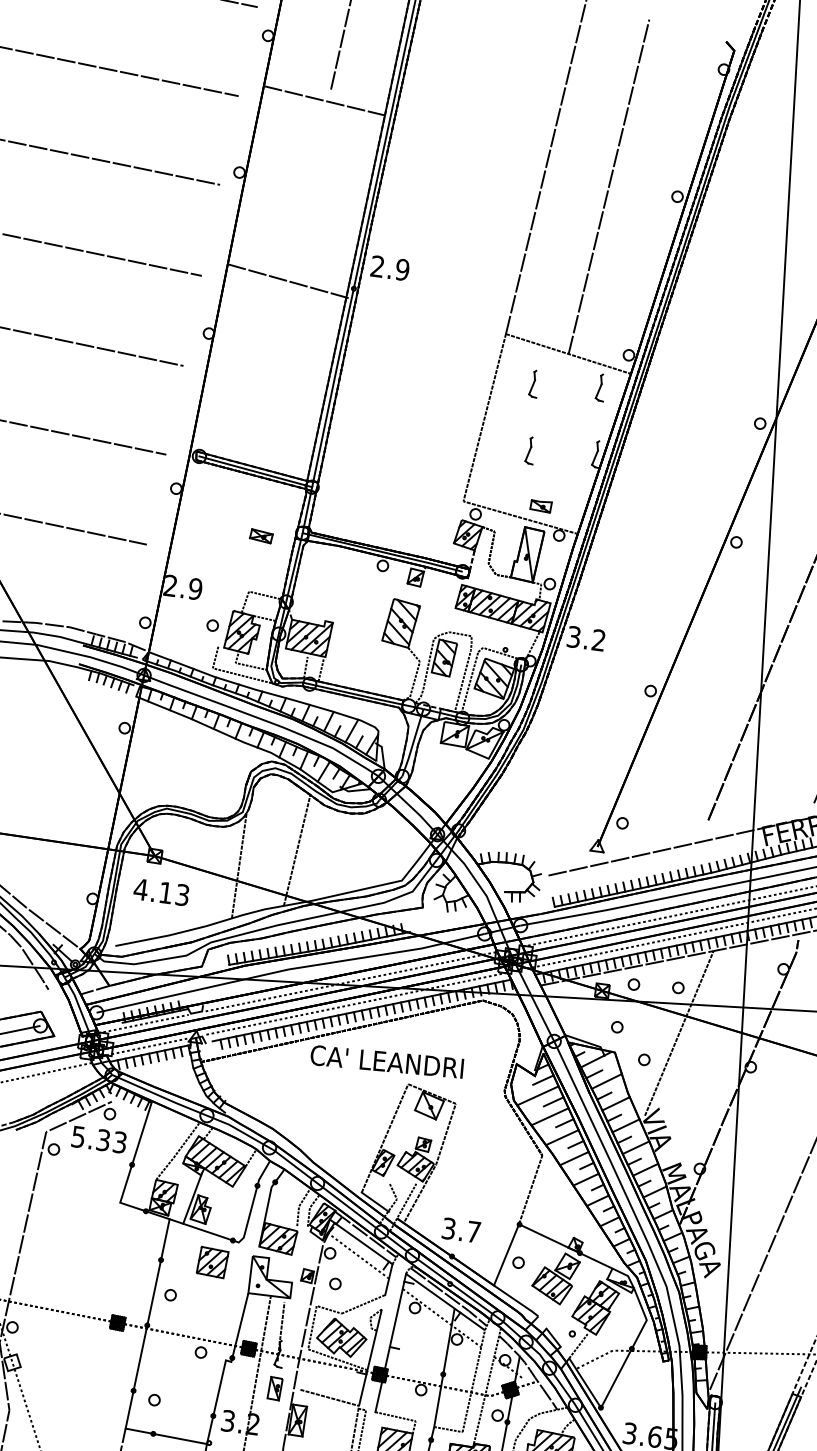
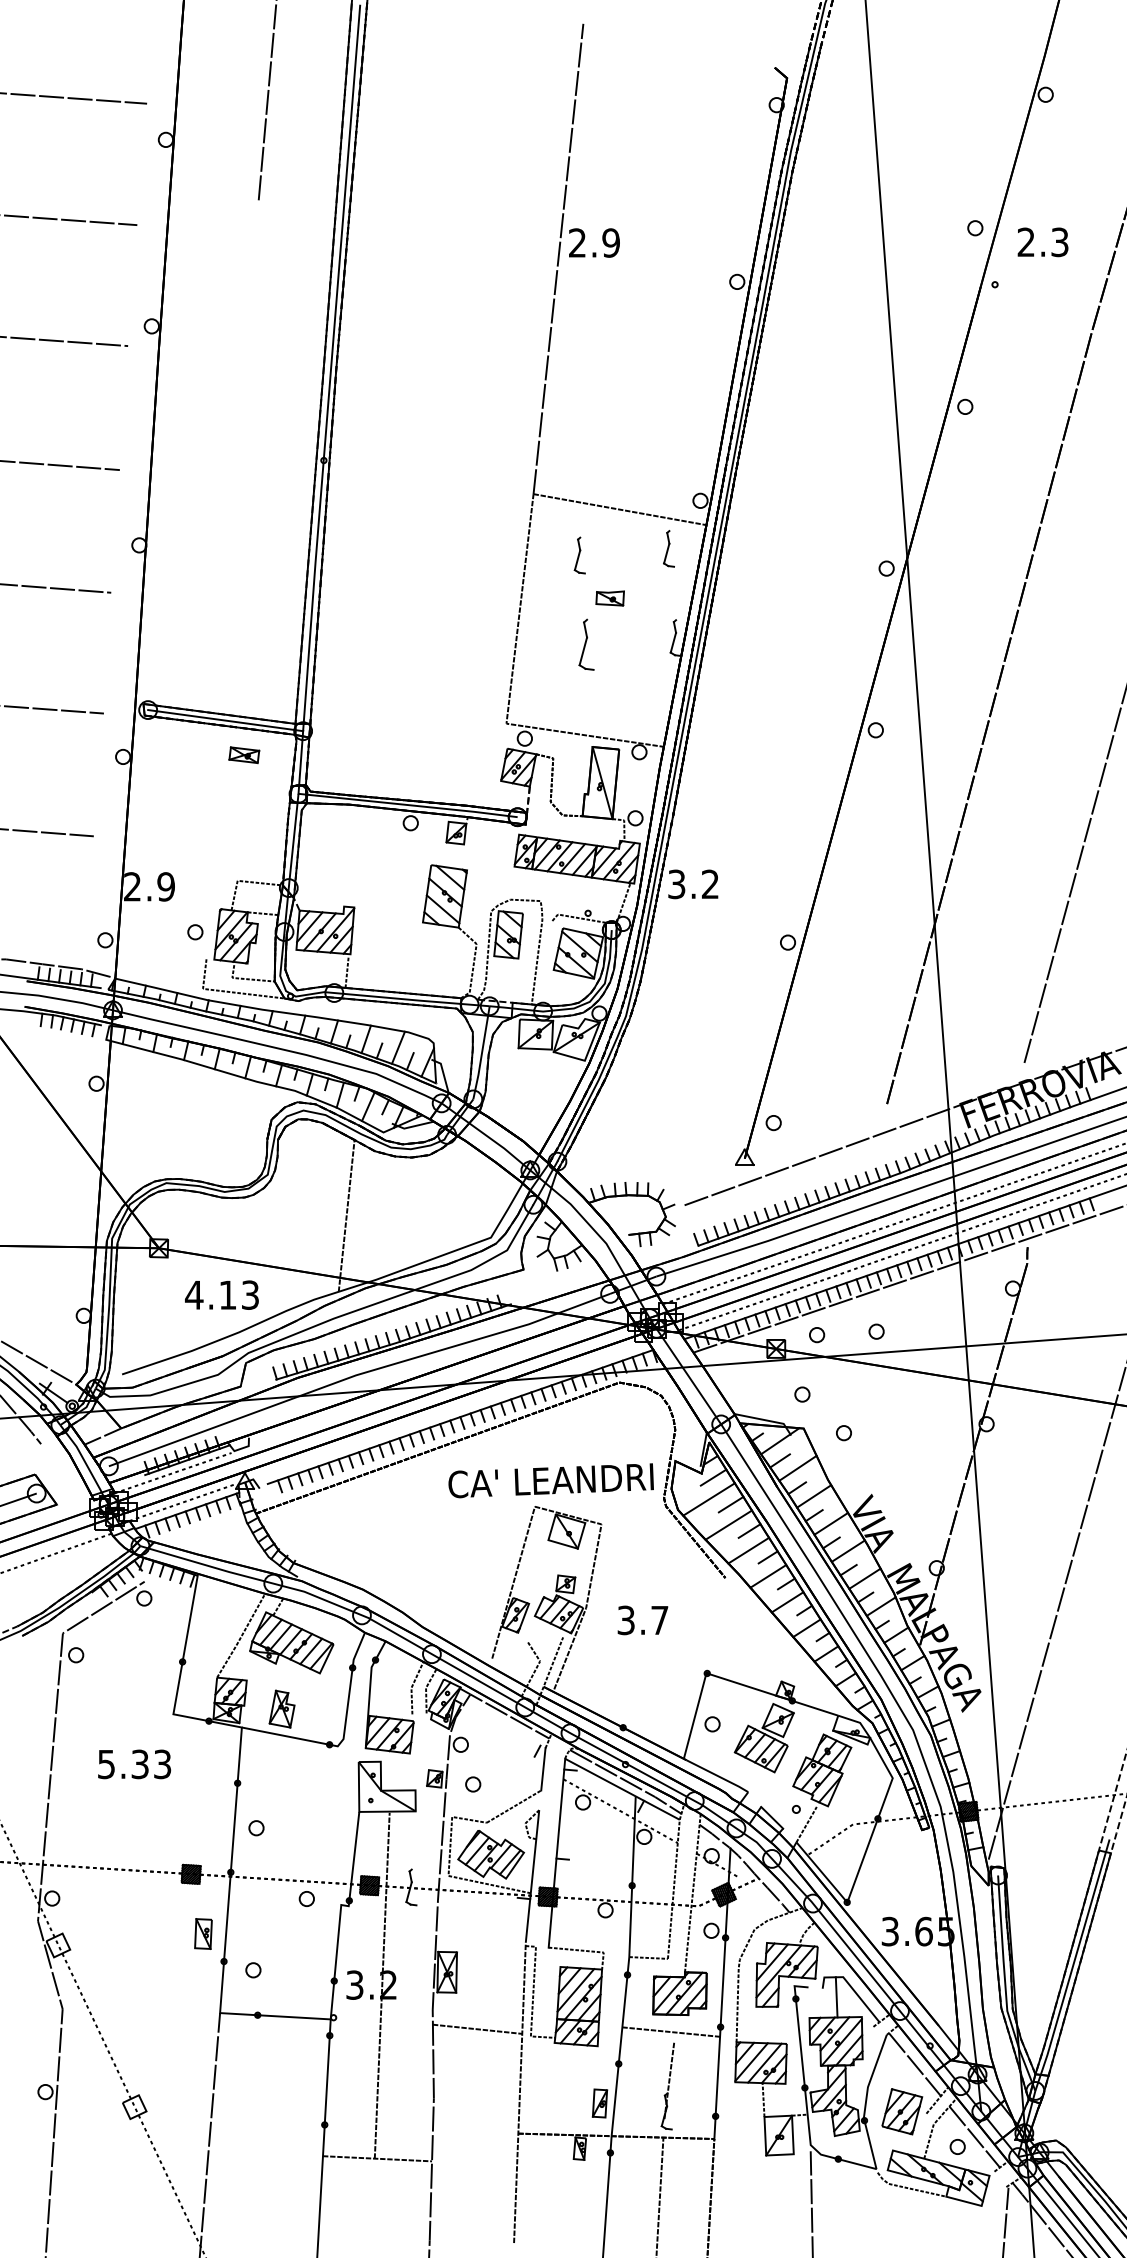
line: (326, 101) -> (254, 216), removed
line: (608, 186) -> (644, 280), removed
text: (390, 267) -> (594, 242), moved
line: (289, 281) -> (236, 462), removed
part: (530, 450) -> (586, 644), size x1.4
part: (540, 506) -> (609, 598), moved
part: (261, 535) -> (244, 754), moved
line: (305, 667) -> (325, 971), removed
line: (469, 682) -> (546, 963), removed
line: (239, 865) -> (272, 1245), removed
text: (161, 891) -> (221, 1294), moved
line: (351, 981) -> (441, 1380), removed
line: (356, 1003) -> (452, 1408), removed
line: (679, 1033) -> (885, 1391), removed
text: (386, 1061) -> (550, 1480), moved
text: (99, 1139) -> (134, 1764), moved
line: (251, 1157) -> (339, 1631), removed
line: (530, 1189) -> (715, 1625), removed
line: (192, 1198) -> (268, 1695), removed
line: (375, 1201) -> (511, 1668), removed
text: (461, 1230) -> (642, 1620), moved
line: (363, 1243) -> (503, 1725), removed
line: (358, 1255) -> (498, 1742), removed
part: (212, 1262) -> (306, 1777), removed
line: (281, 1331) -> (409, 1857), removed
part: (275, 1388) -> (203, 1933), moved
line: (329, 1397) -> (485, 1936), removed

